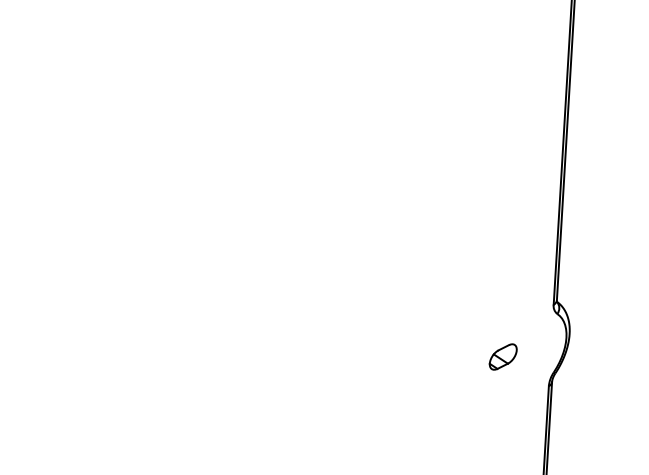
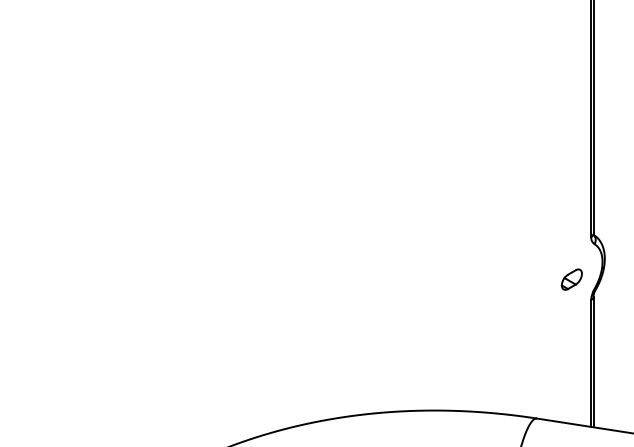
part: (502, 356) -> (571, 279), moved

